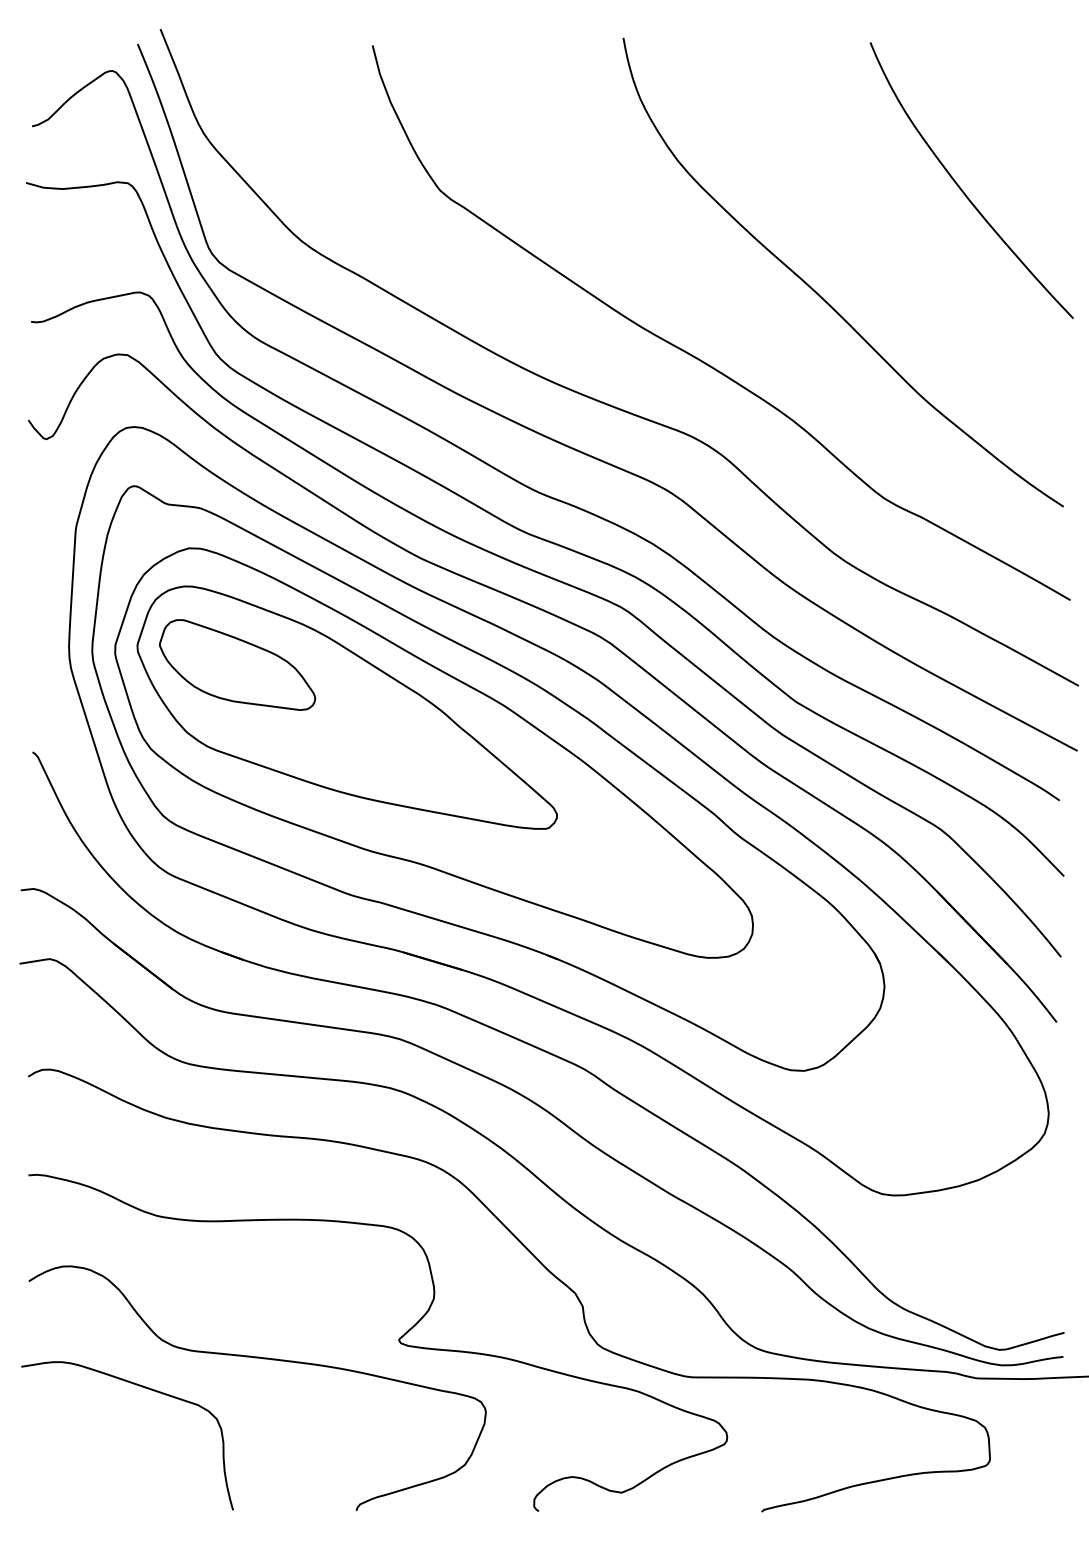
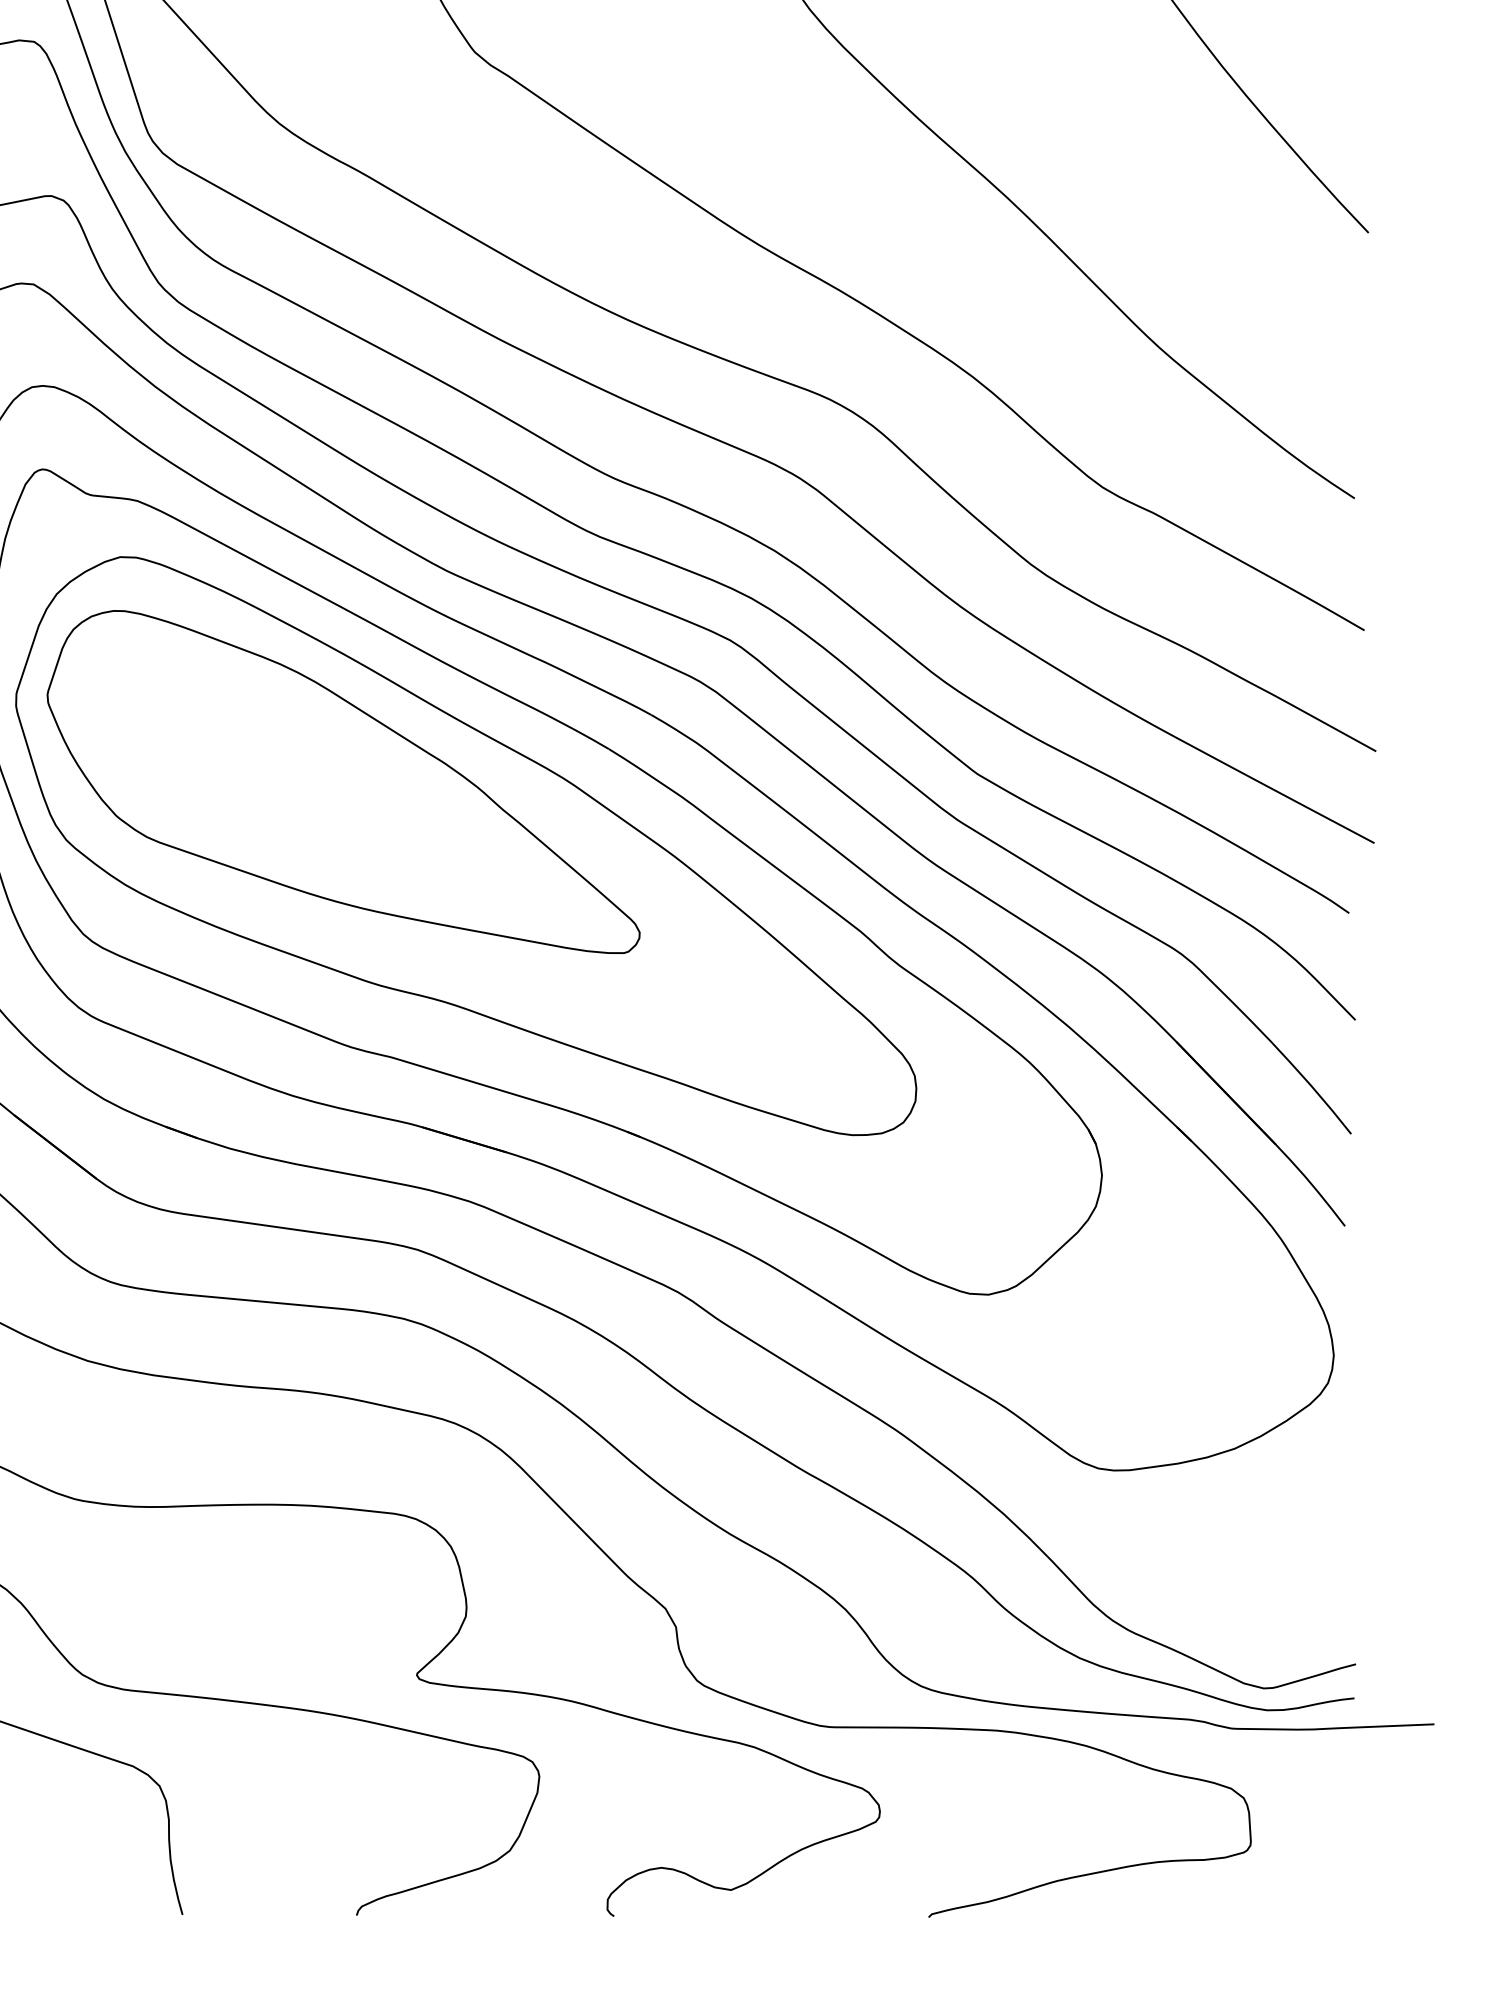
part: (237, 664) -> (188, 721), removed

